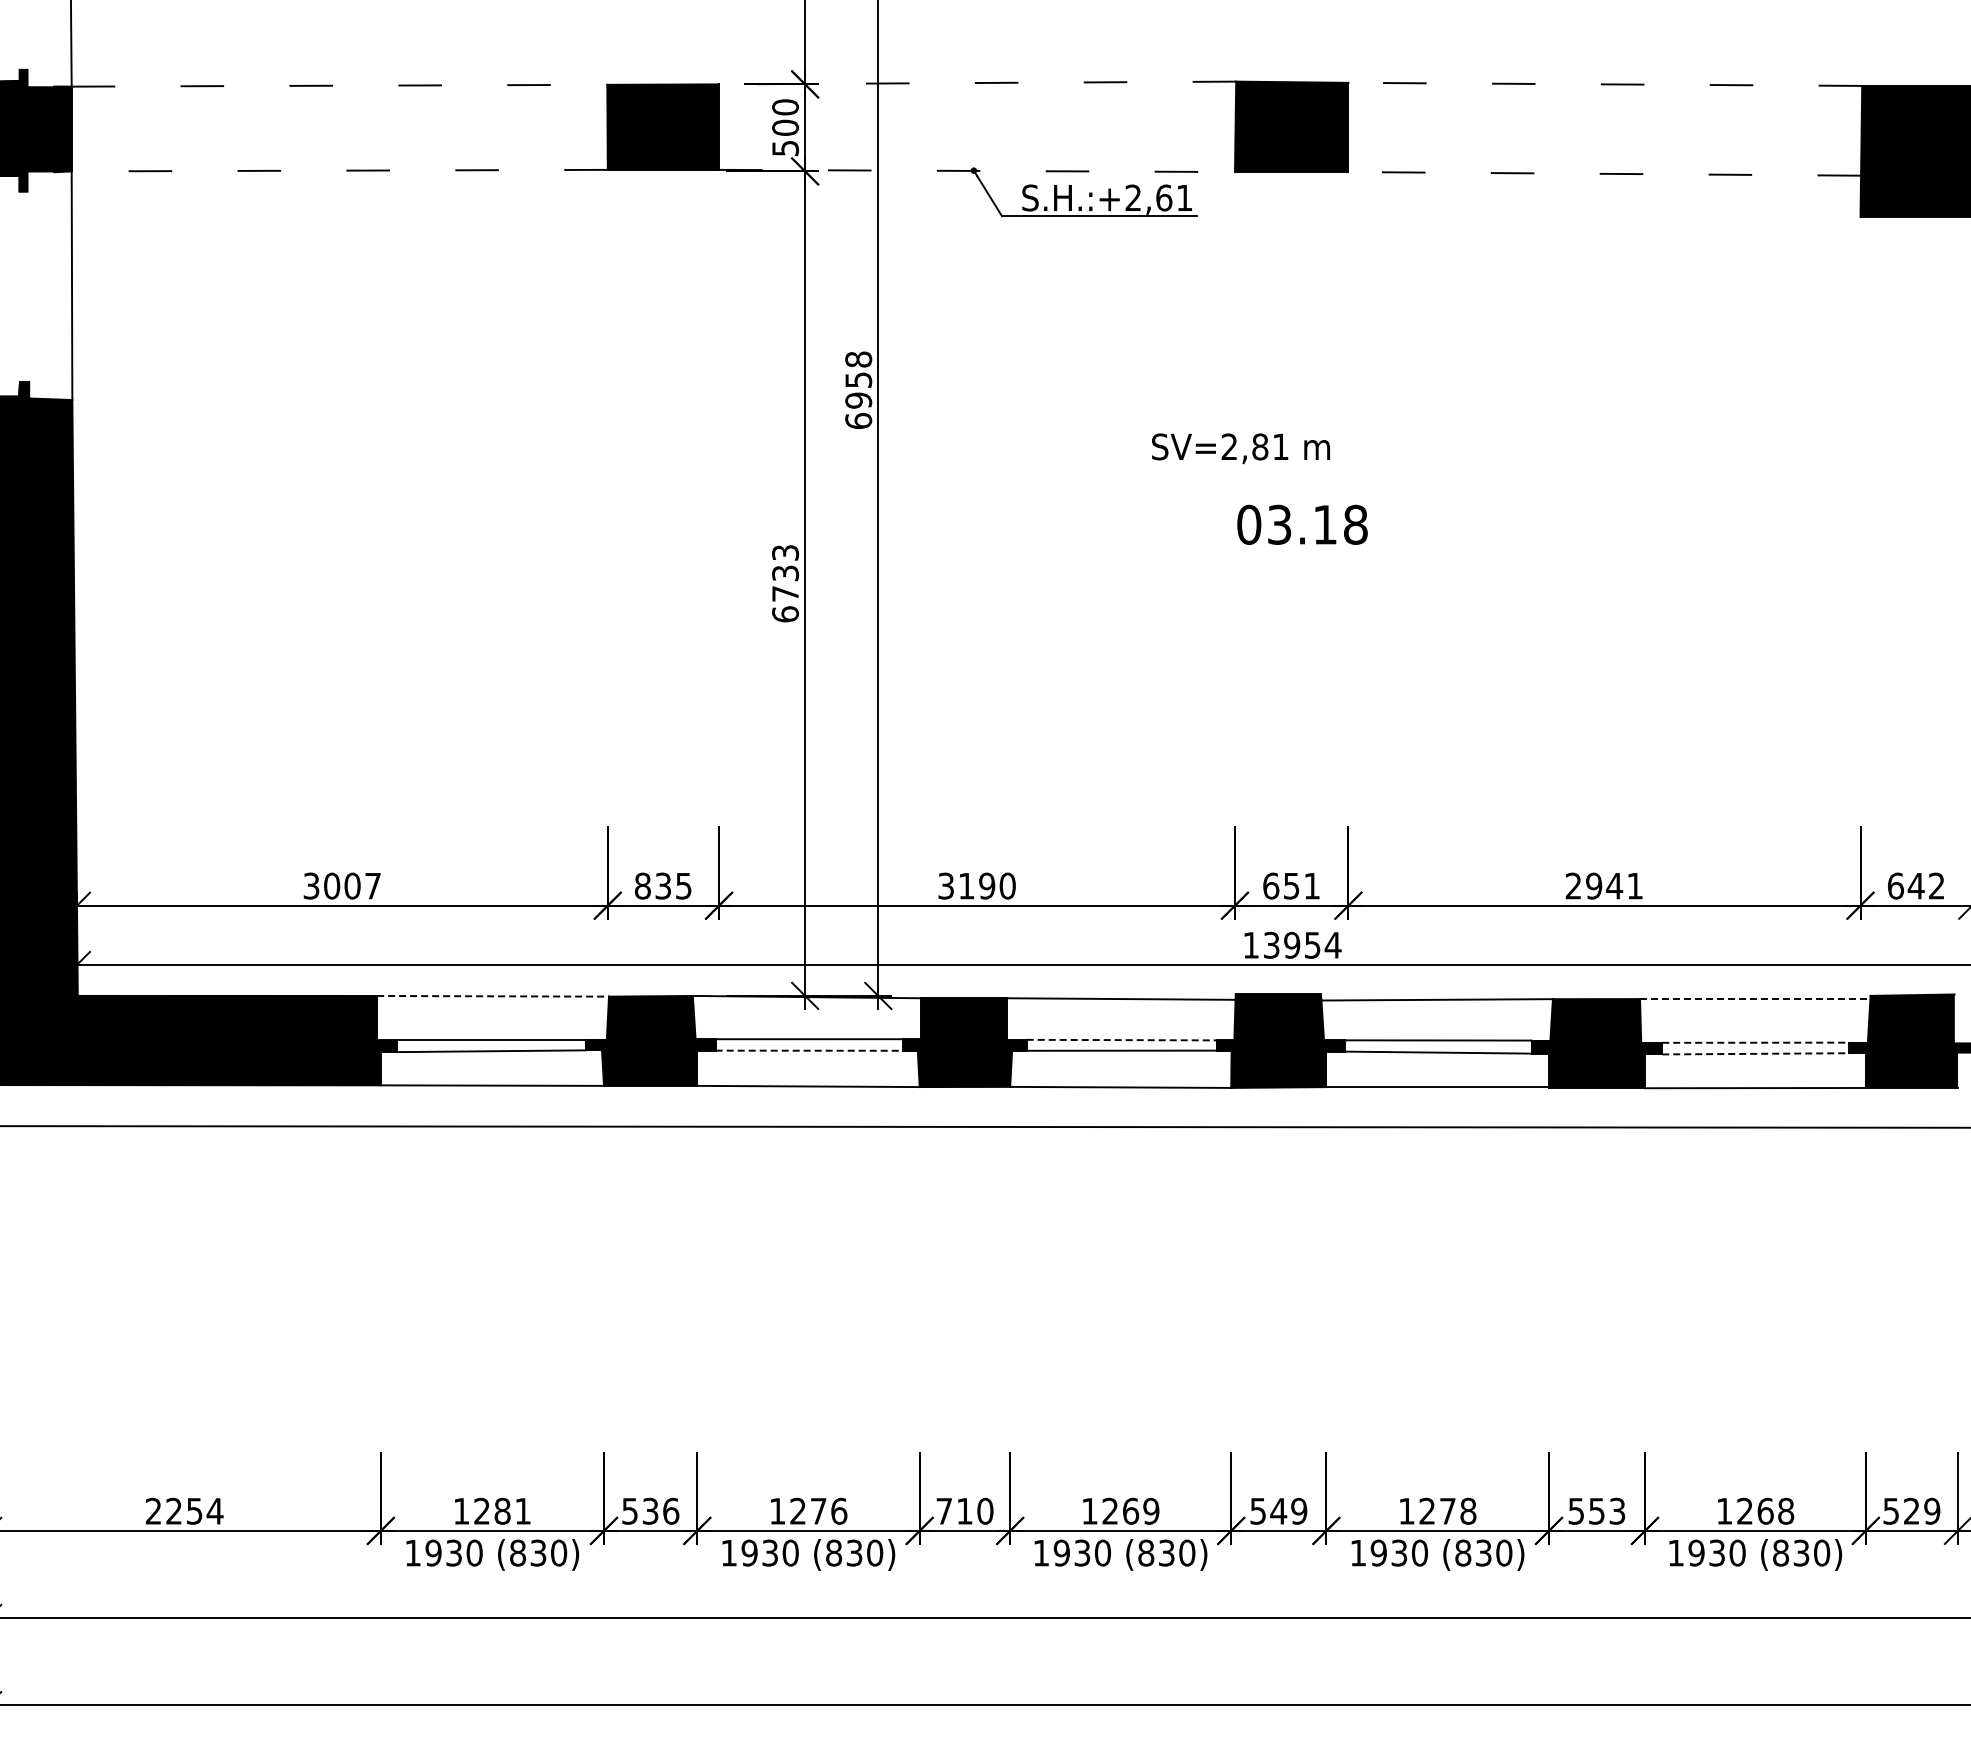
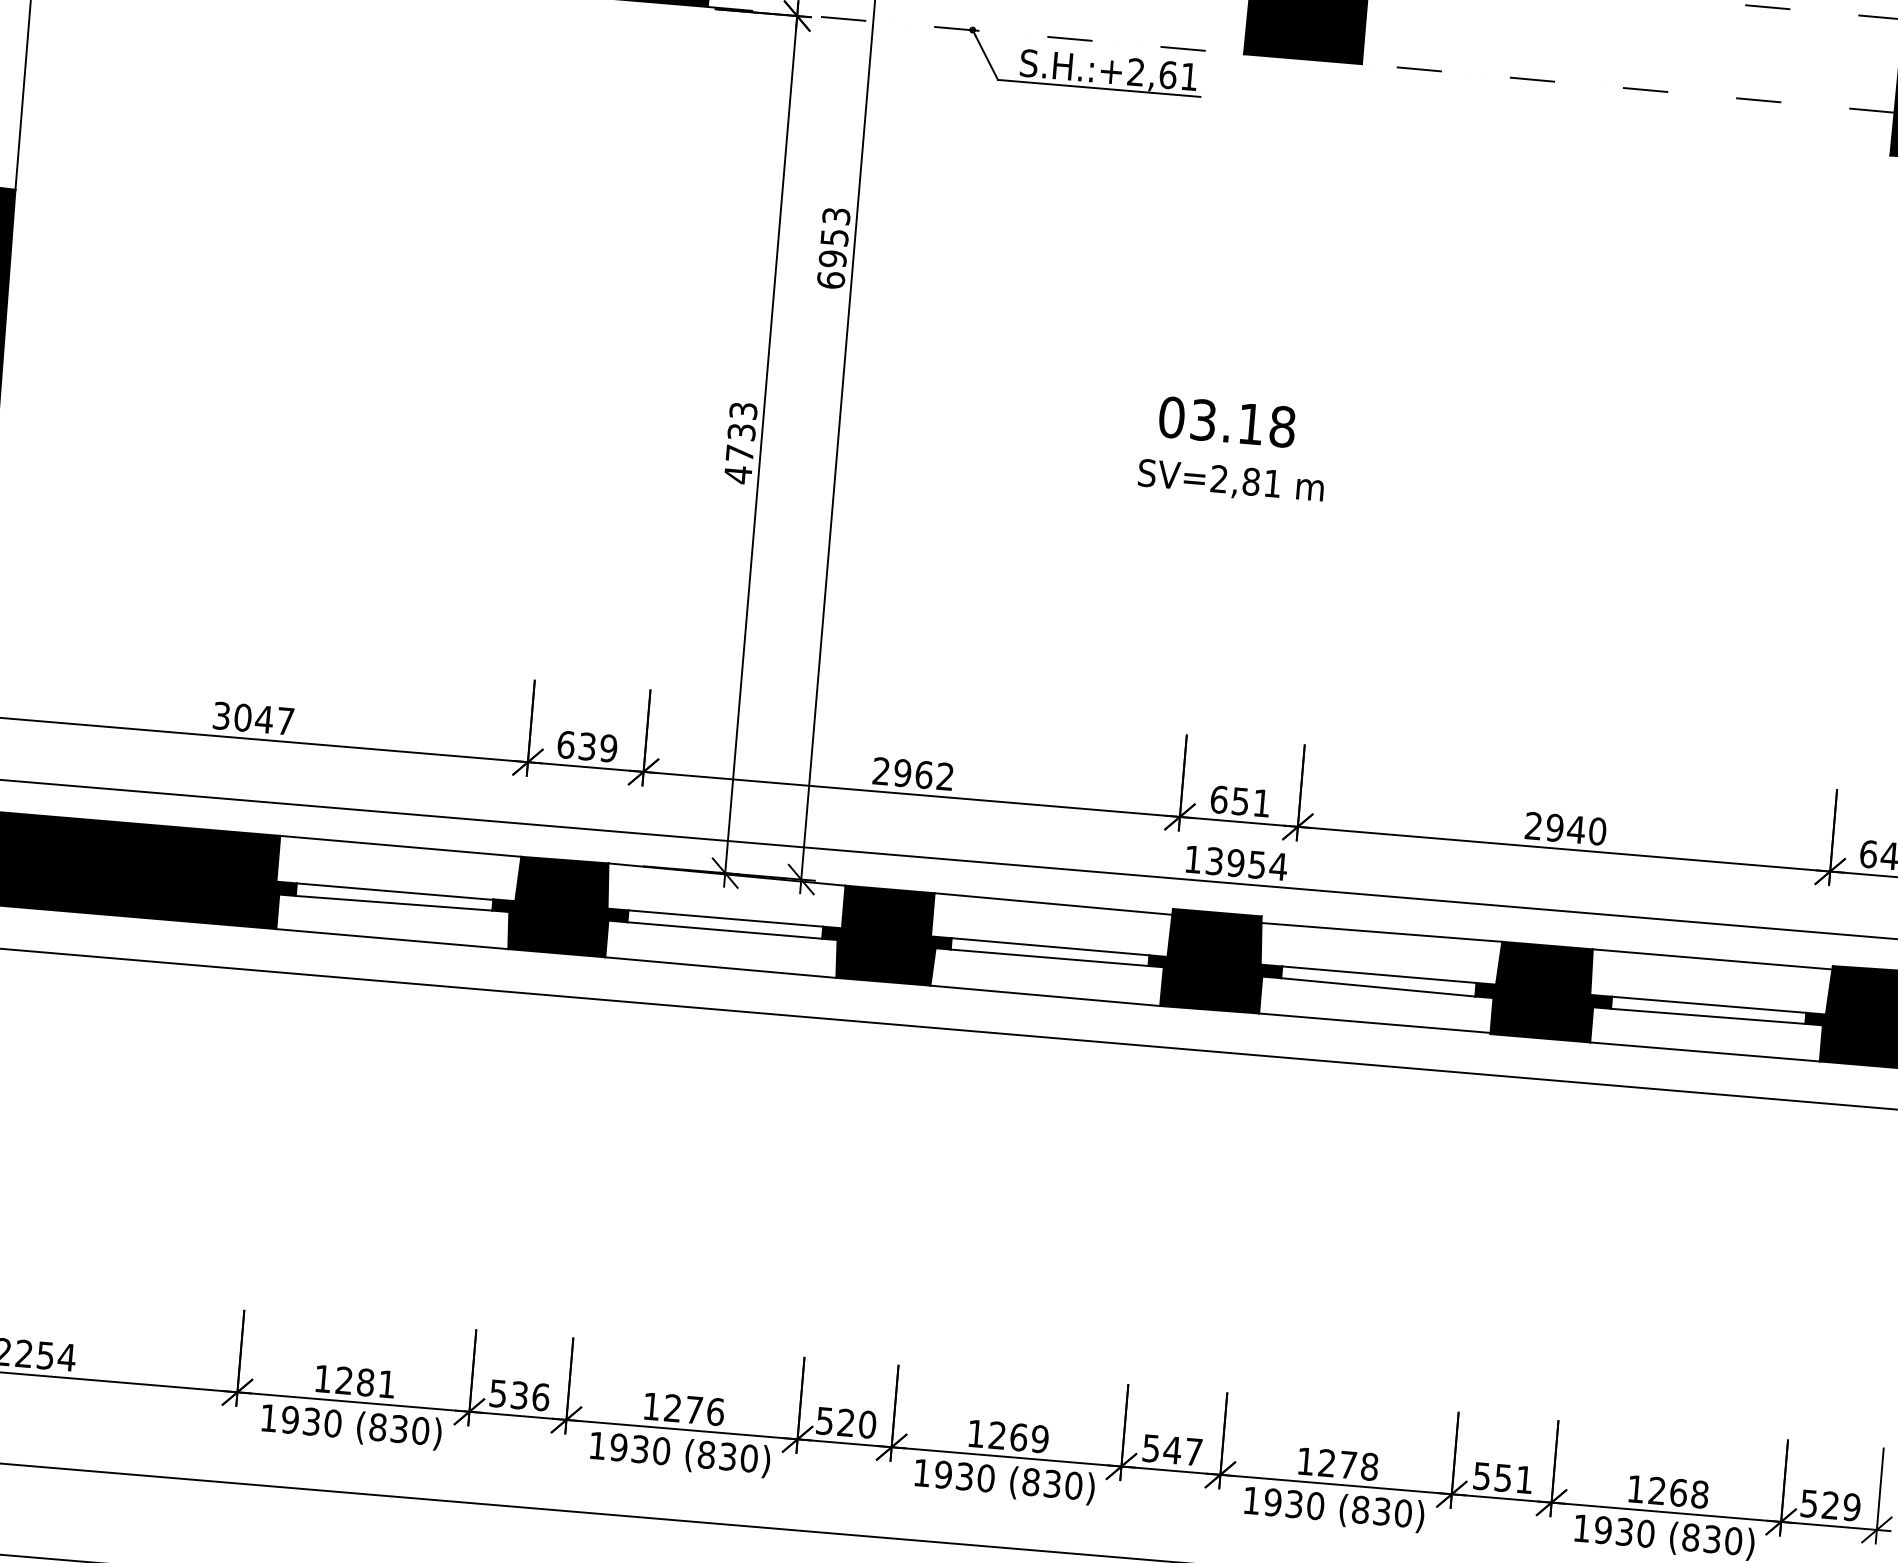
text: (858, 359) -> (836, 216), 6958 -> 6953
text: (1240, 448) -> (1230, 481), moved
text: (1302, 524) -> (1227, 421), moved
text: (785, 614) -> (738, 474), 6733 -> 4733
text: (352, 885) -> (264, 718), 3007 -> 3047
text: (662, 885) -> (586, 745), 835 -> 639
text: (976, 885) -> (913, 773), 3190 -> 2962
text: (1635, 885) -> (1598, 830), 2941 -> 2940
line: (493, 996) -> (401, 846), dashed -> solid
line: (1755, 999) -> (1712, 959), dashed -> solid
line: (1122, 1040) -> (1051, 947), dashed -> solid
line: (1756, 1042) -> (1710, 1004), dashed -> solid
line: (809, 1050) -> (724, 930), dashed -> solid
line: (1756, 1053) -> (1709, 1016), dashed -> solid
text: (954, 1510) -> (835, 1421), 710 -> 520
text: (1299, 1510) -> (1194, 1451), 549 -> 547
text: (1617, 1510) -> (1524, 1479), 553 -> 551

